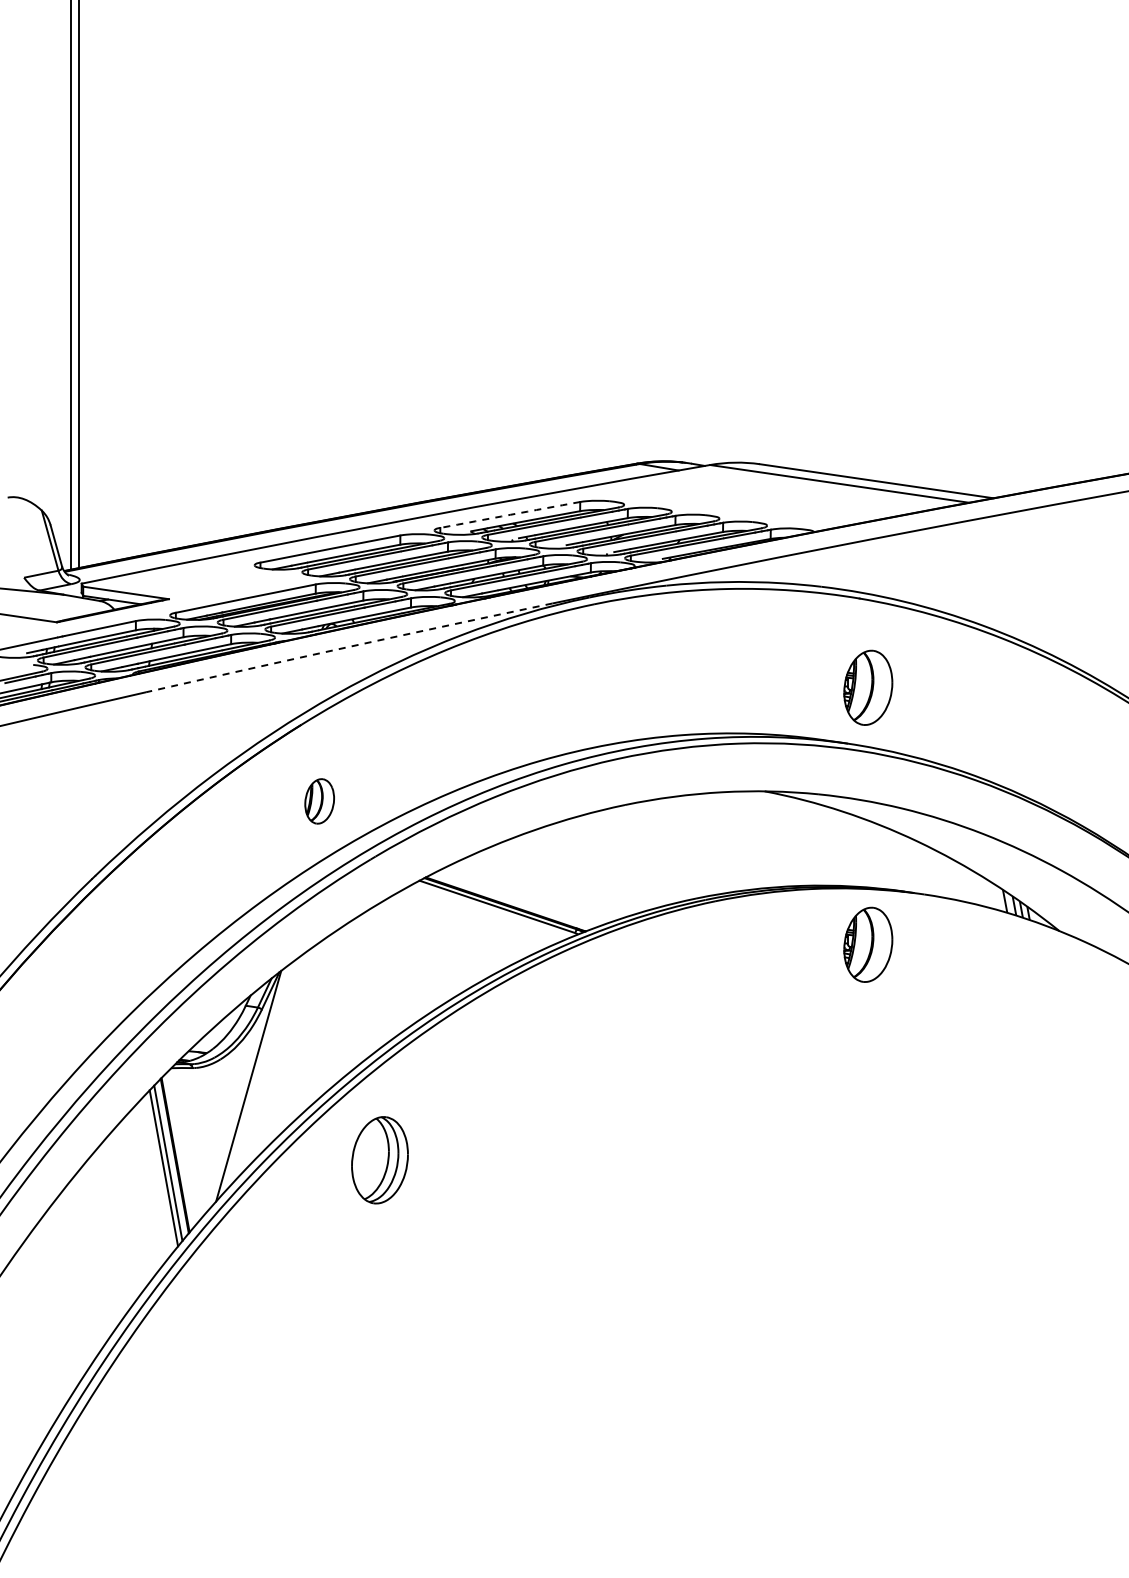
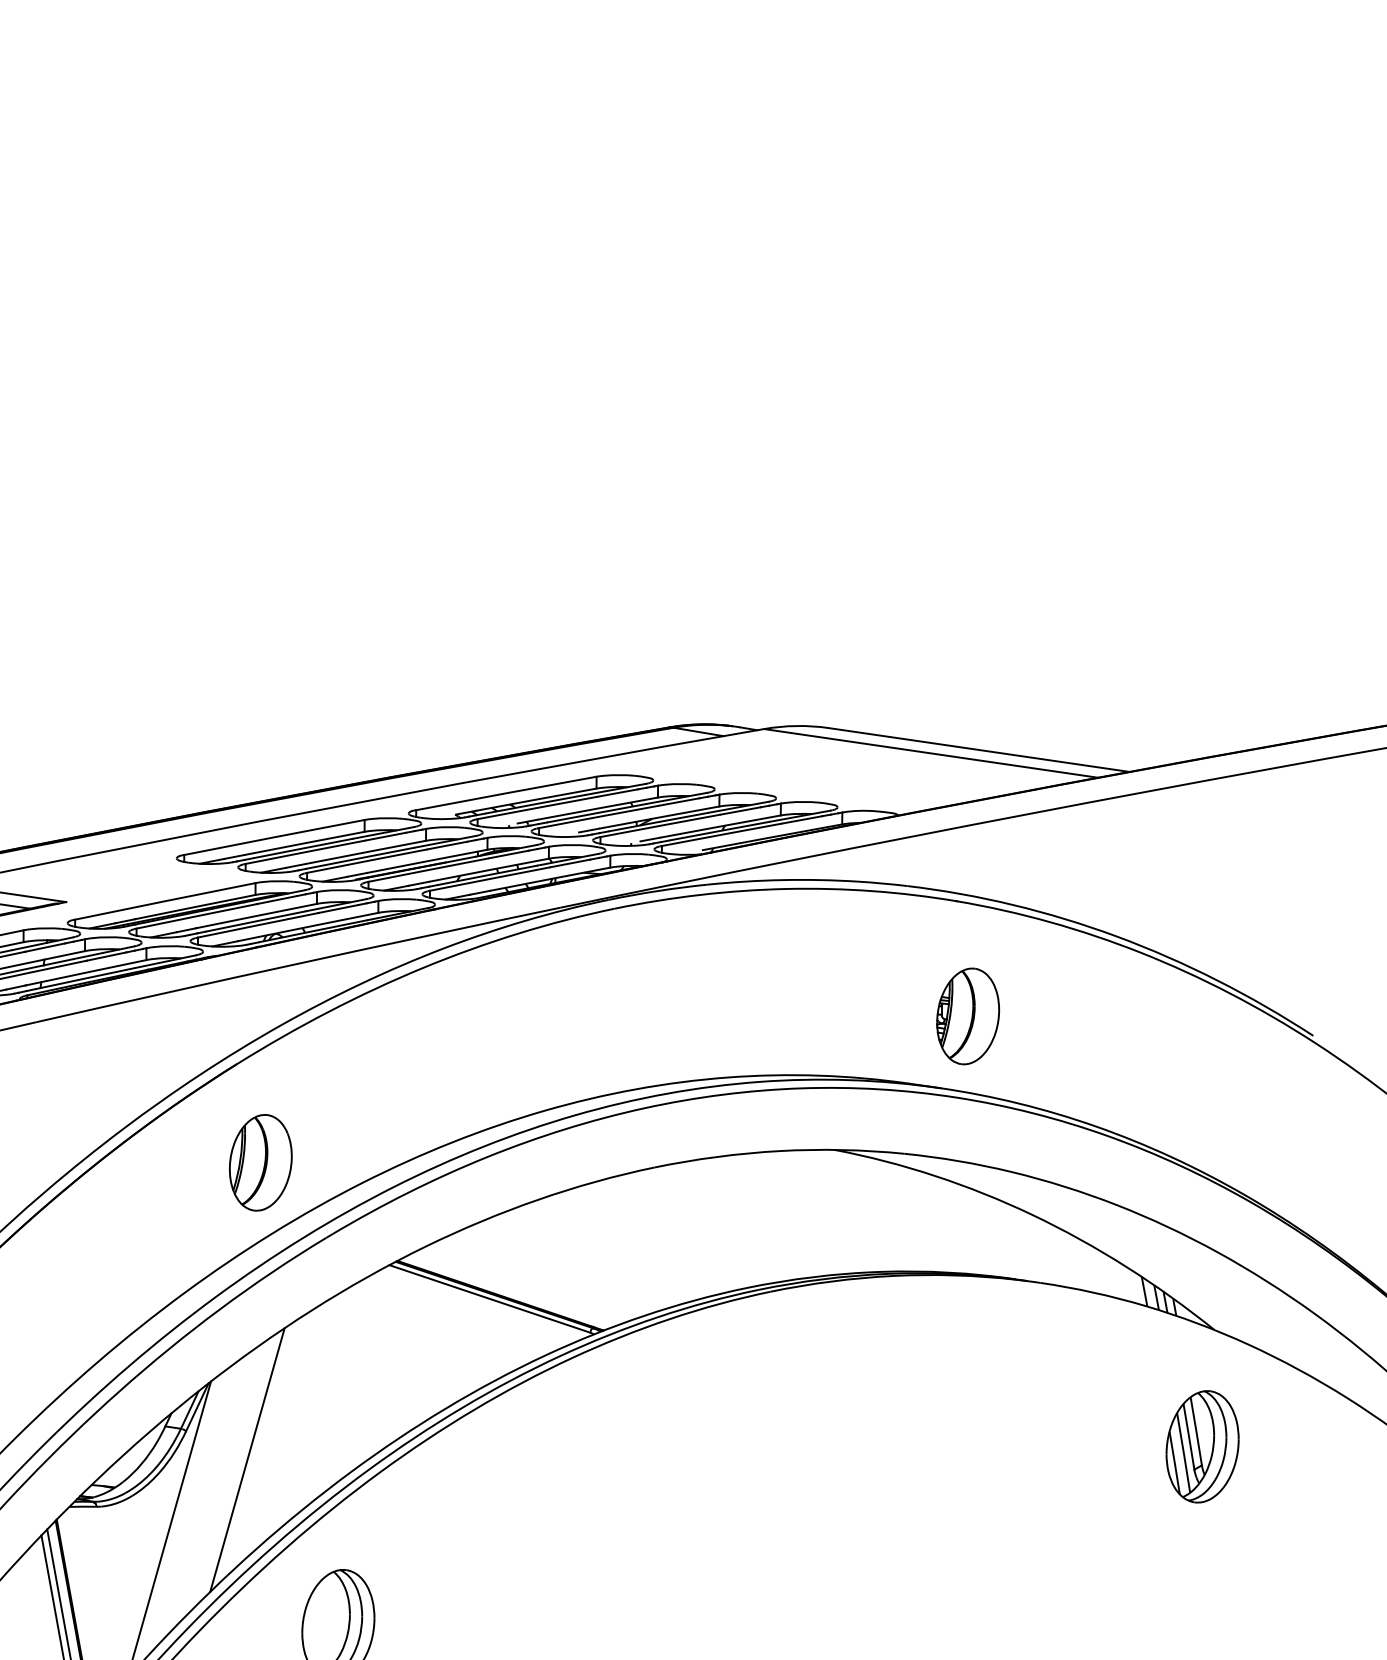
arc: (510, 514) -> (506, 792), dashed -> solid
arc: (349, 646) -> (299, 963), dashed -> solid
part: (319, 801) -> (260, 1162), size x1.67
part: (868, 944) -> (968, 1347), removed
part: (1049, 1021) -> (1201, 1446), added
line: (309, 1031) -> (247, 1459), added

